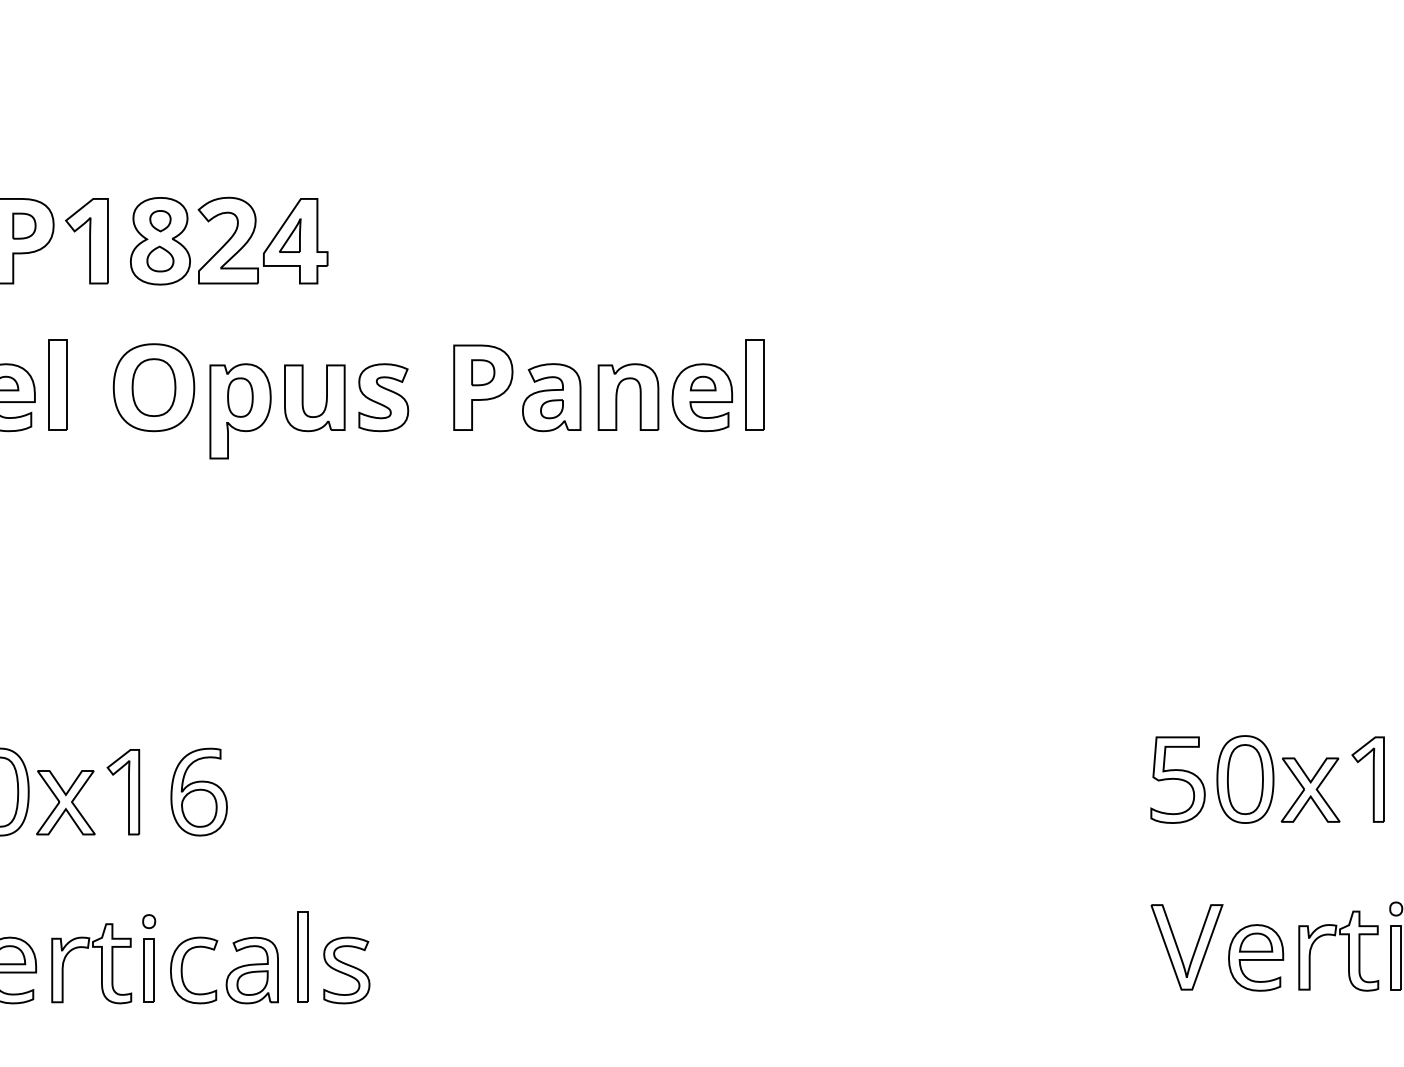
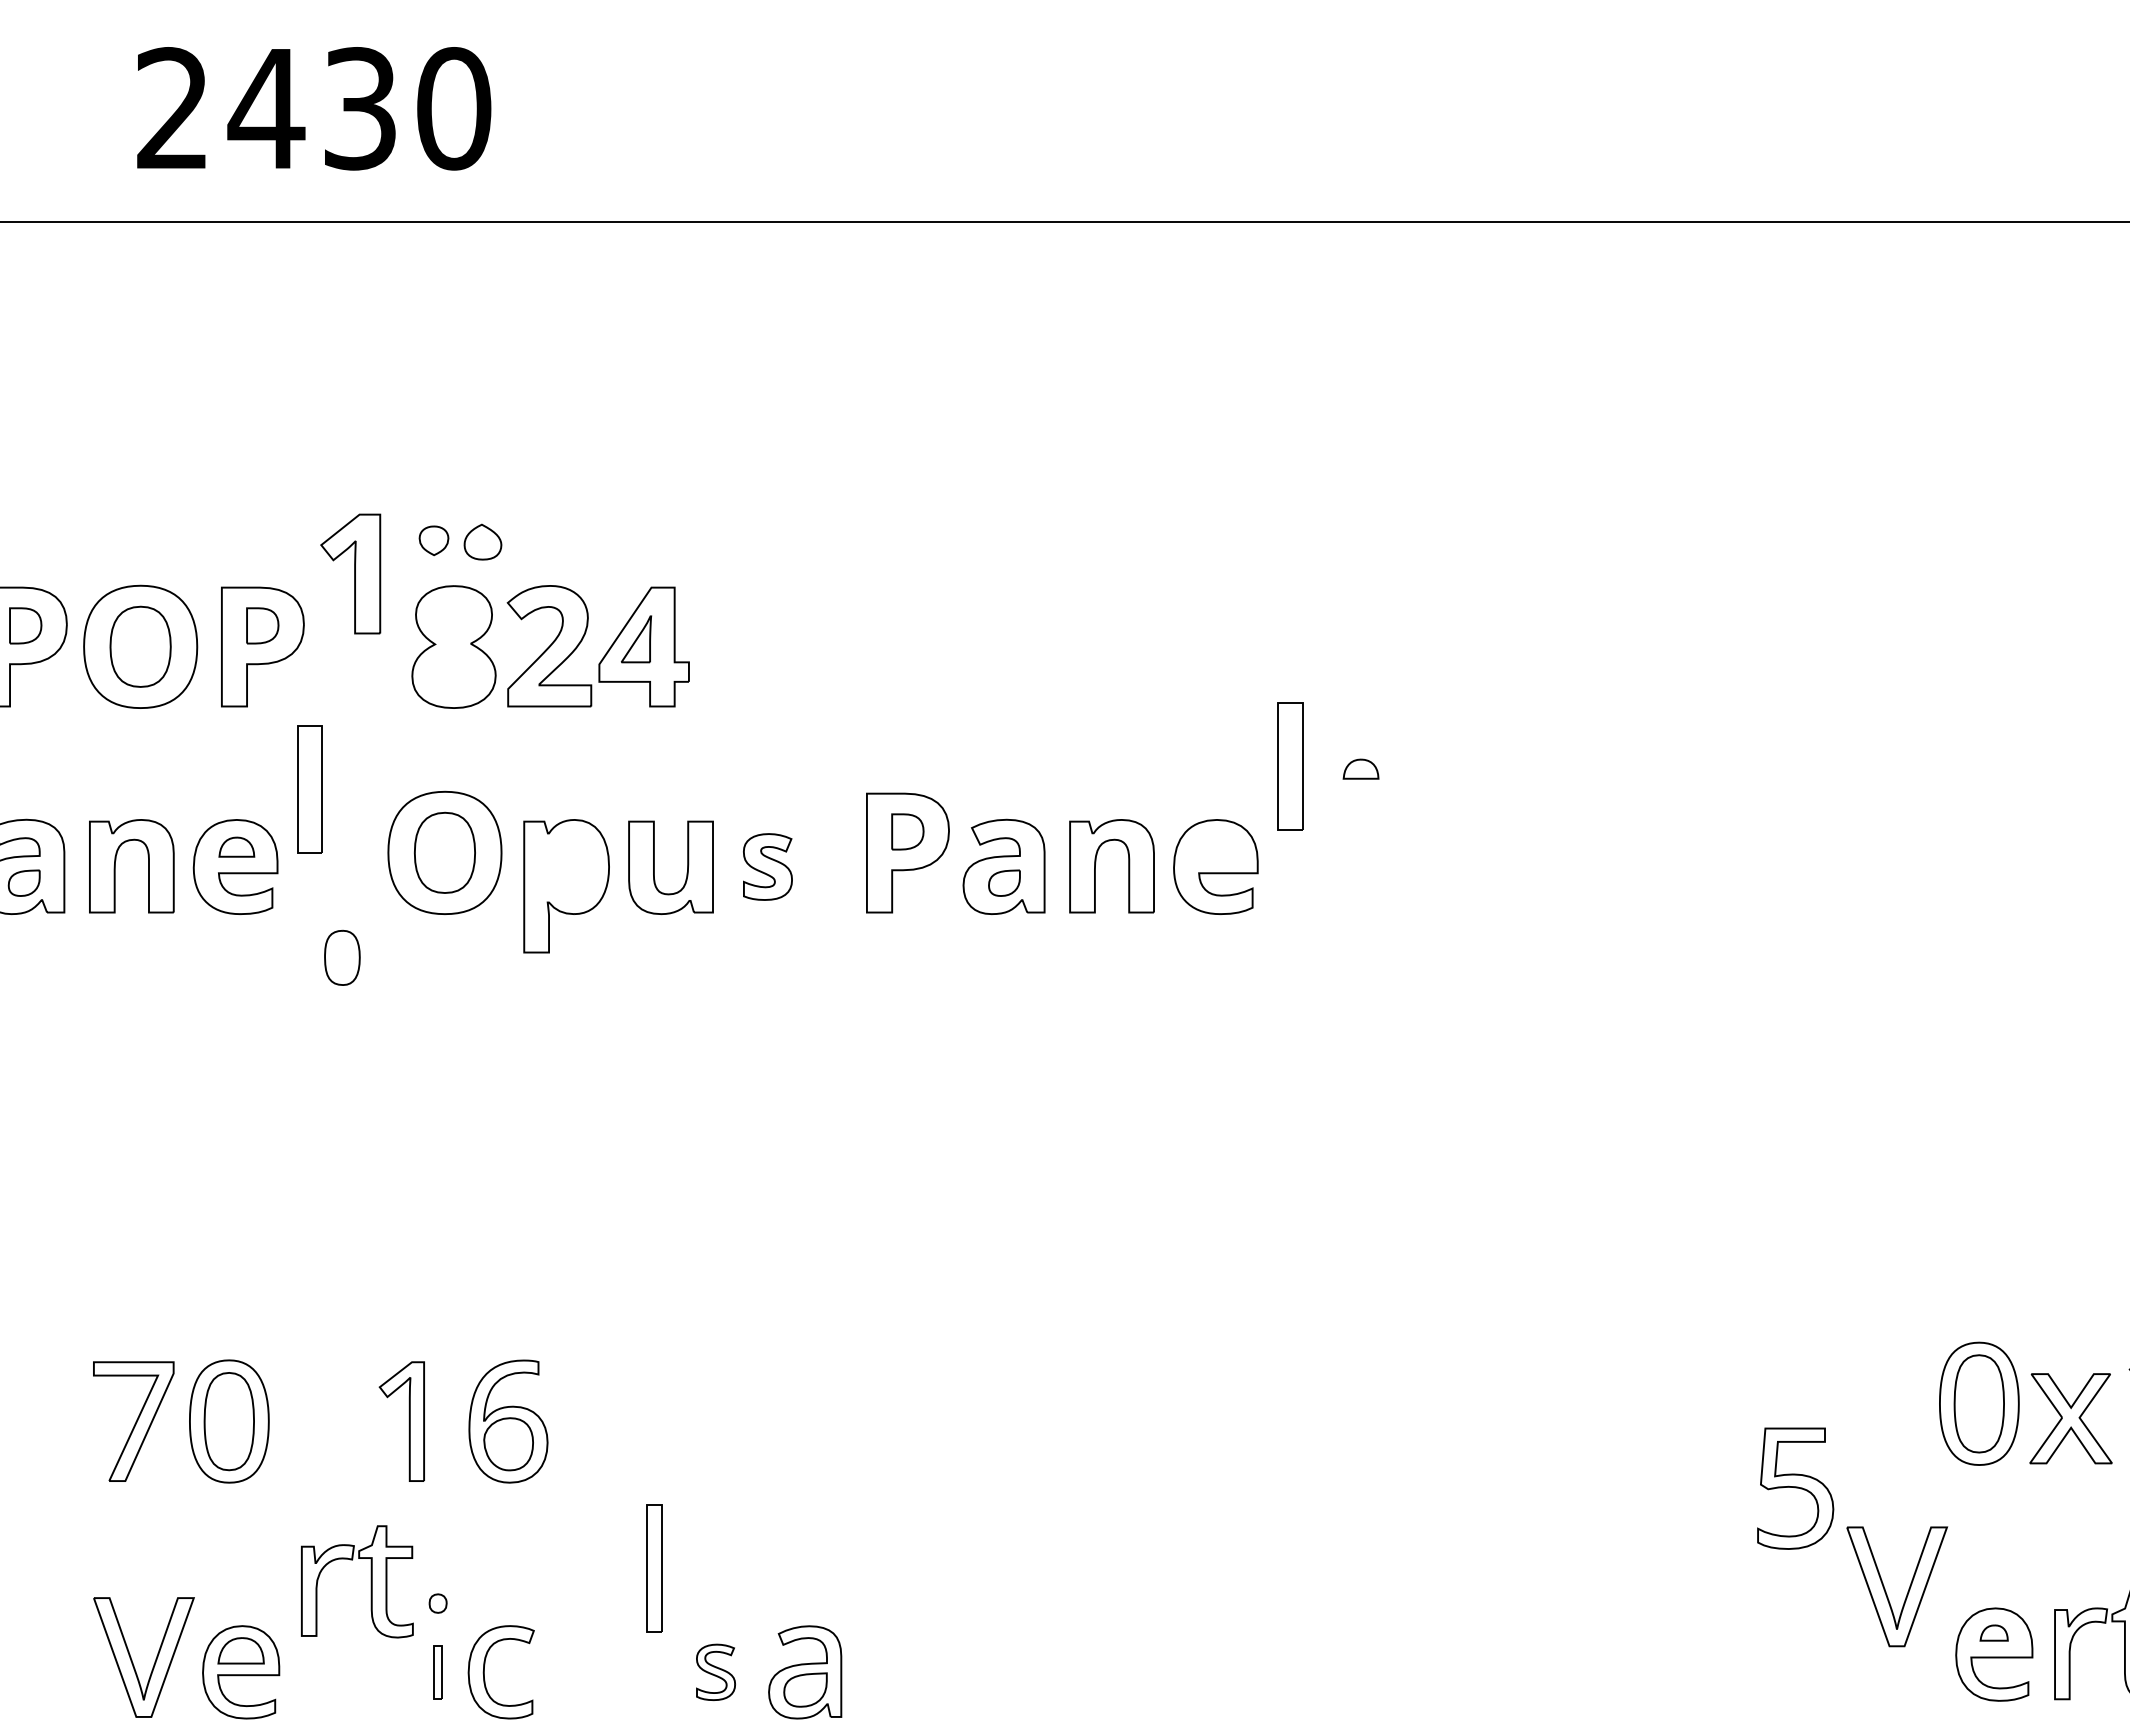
part: (160, 220) -> (433, 540), moved
part: (86, 240) -> (350, 573), moved
part: (160, 258) -> (482, 541), moved
part: (702, 383) -> (1360, 768), moved
part: (57, 385) -> (309, 789), moved
part: (755, 385) -> (1290, 766), moved
part: (240, 397) -> (342, 957), moved
part: (383, 397) -> (767, 866), size x0.7
part: (1177, 780) -> (1795, 1488), moved
part: (65, 802) -> (320, 1435), removed
part: (1255, 942) -> (1993, 1632), size x0.6
part: (1195, 948) -> (1908, 1588), moved
part: (303, 957) -> (654, 1568), moved
part: (101, 963) -> (370, 1581), moved
part: (148, 970) -> (437, 1672), size x0.6
part: (252, 970) -> (805, 1672), moved
part: (346, 970) -> (715, 1672), size x0.6

